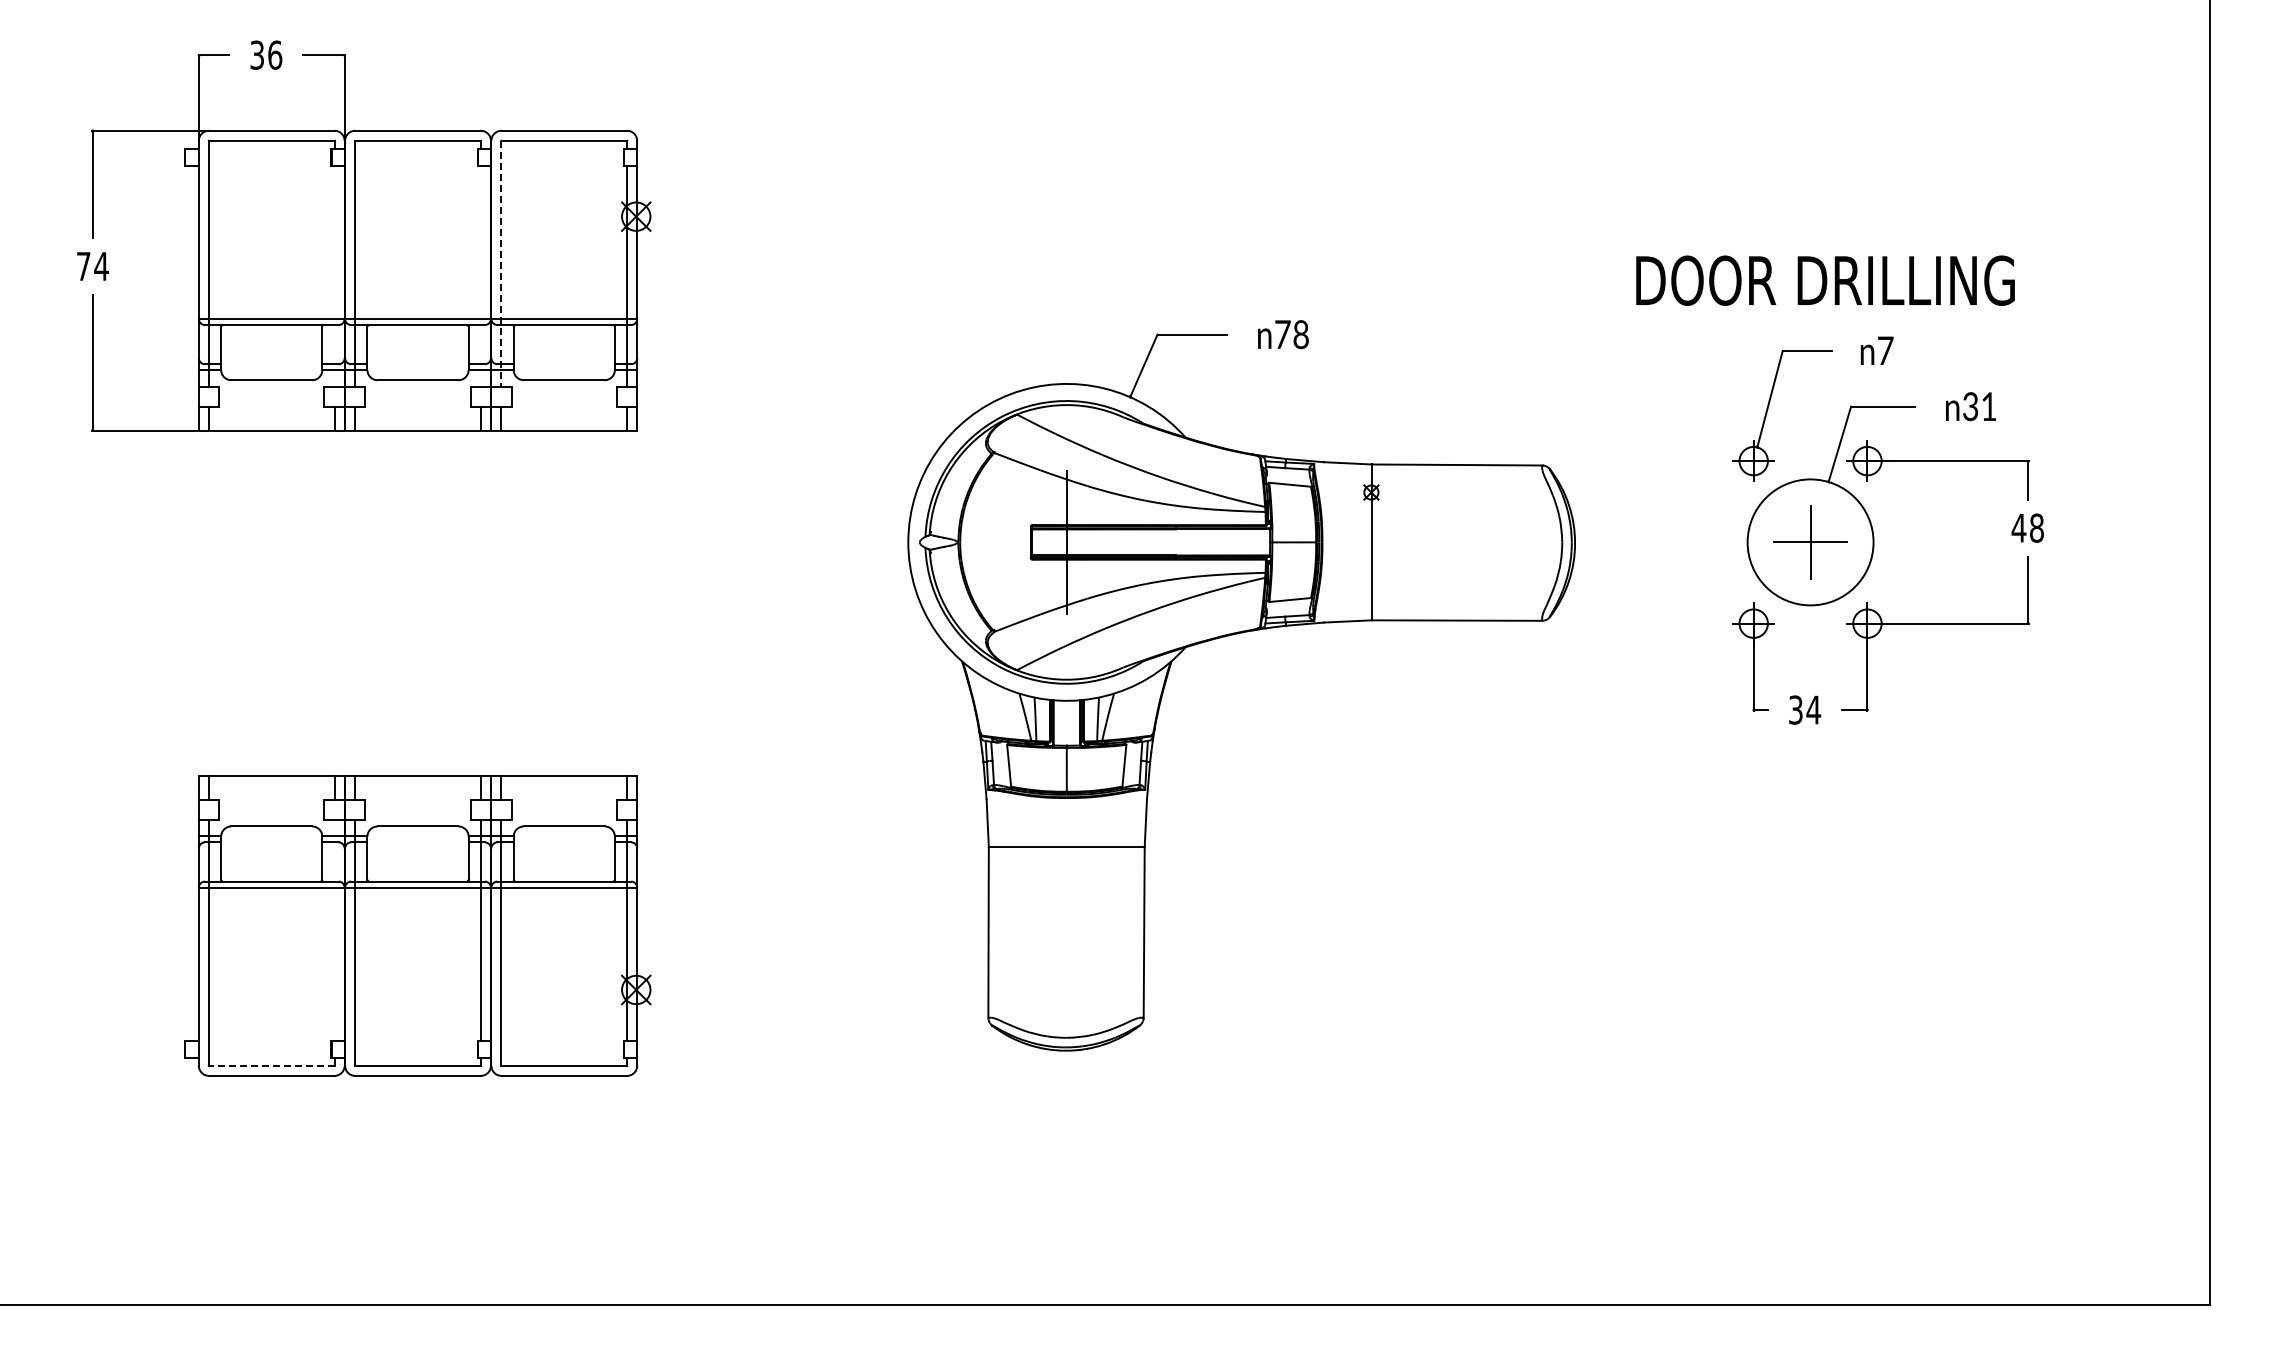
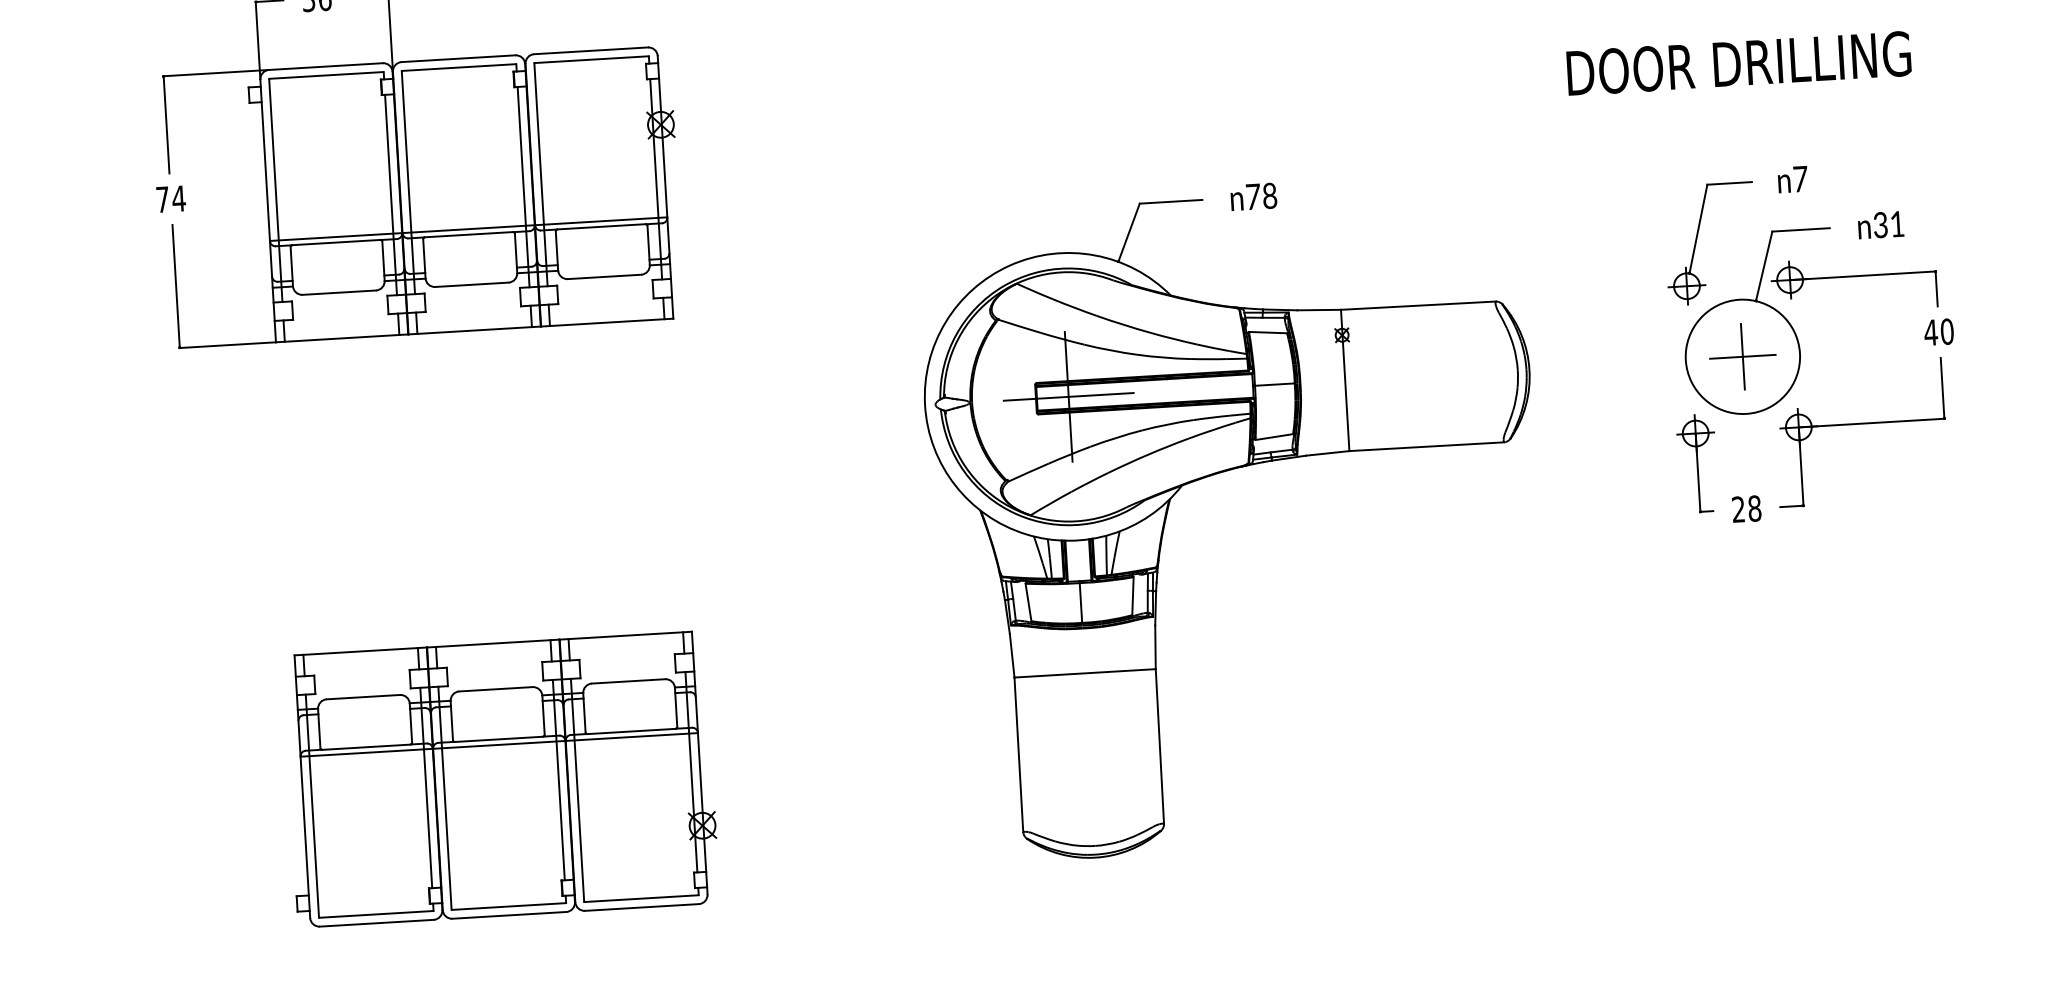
line: (501, 263) -> (541, 174), dashed -> solid
line: (334, 275) -> (390, 194), added
line: (481, 275) -> (523, 186), added
text: (1825, 280) -> (1739, 63), moved
text: (2036, 528) -> (1946, 332), 48 -> 40
line: (1066, 542) -> (1068, 396), added
text: (1805, 709) -> (1747, 508), 34 -> 28
line: (334, 929) -> (425, 787), added
line: (271, 1066) -> (376, 914), dashed -> solid

